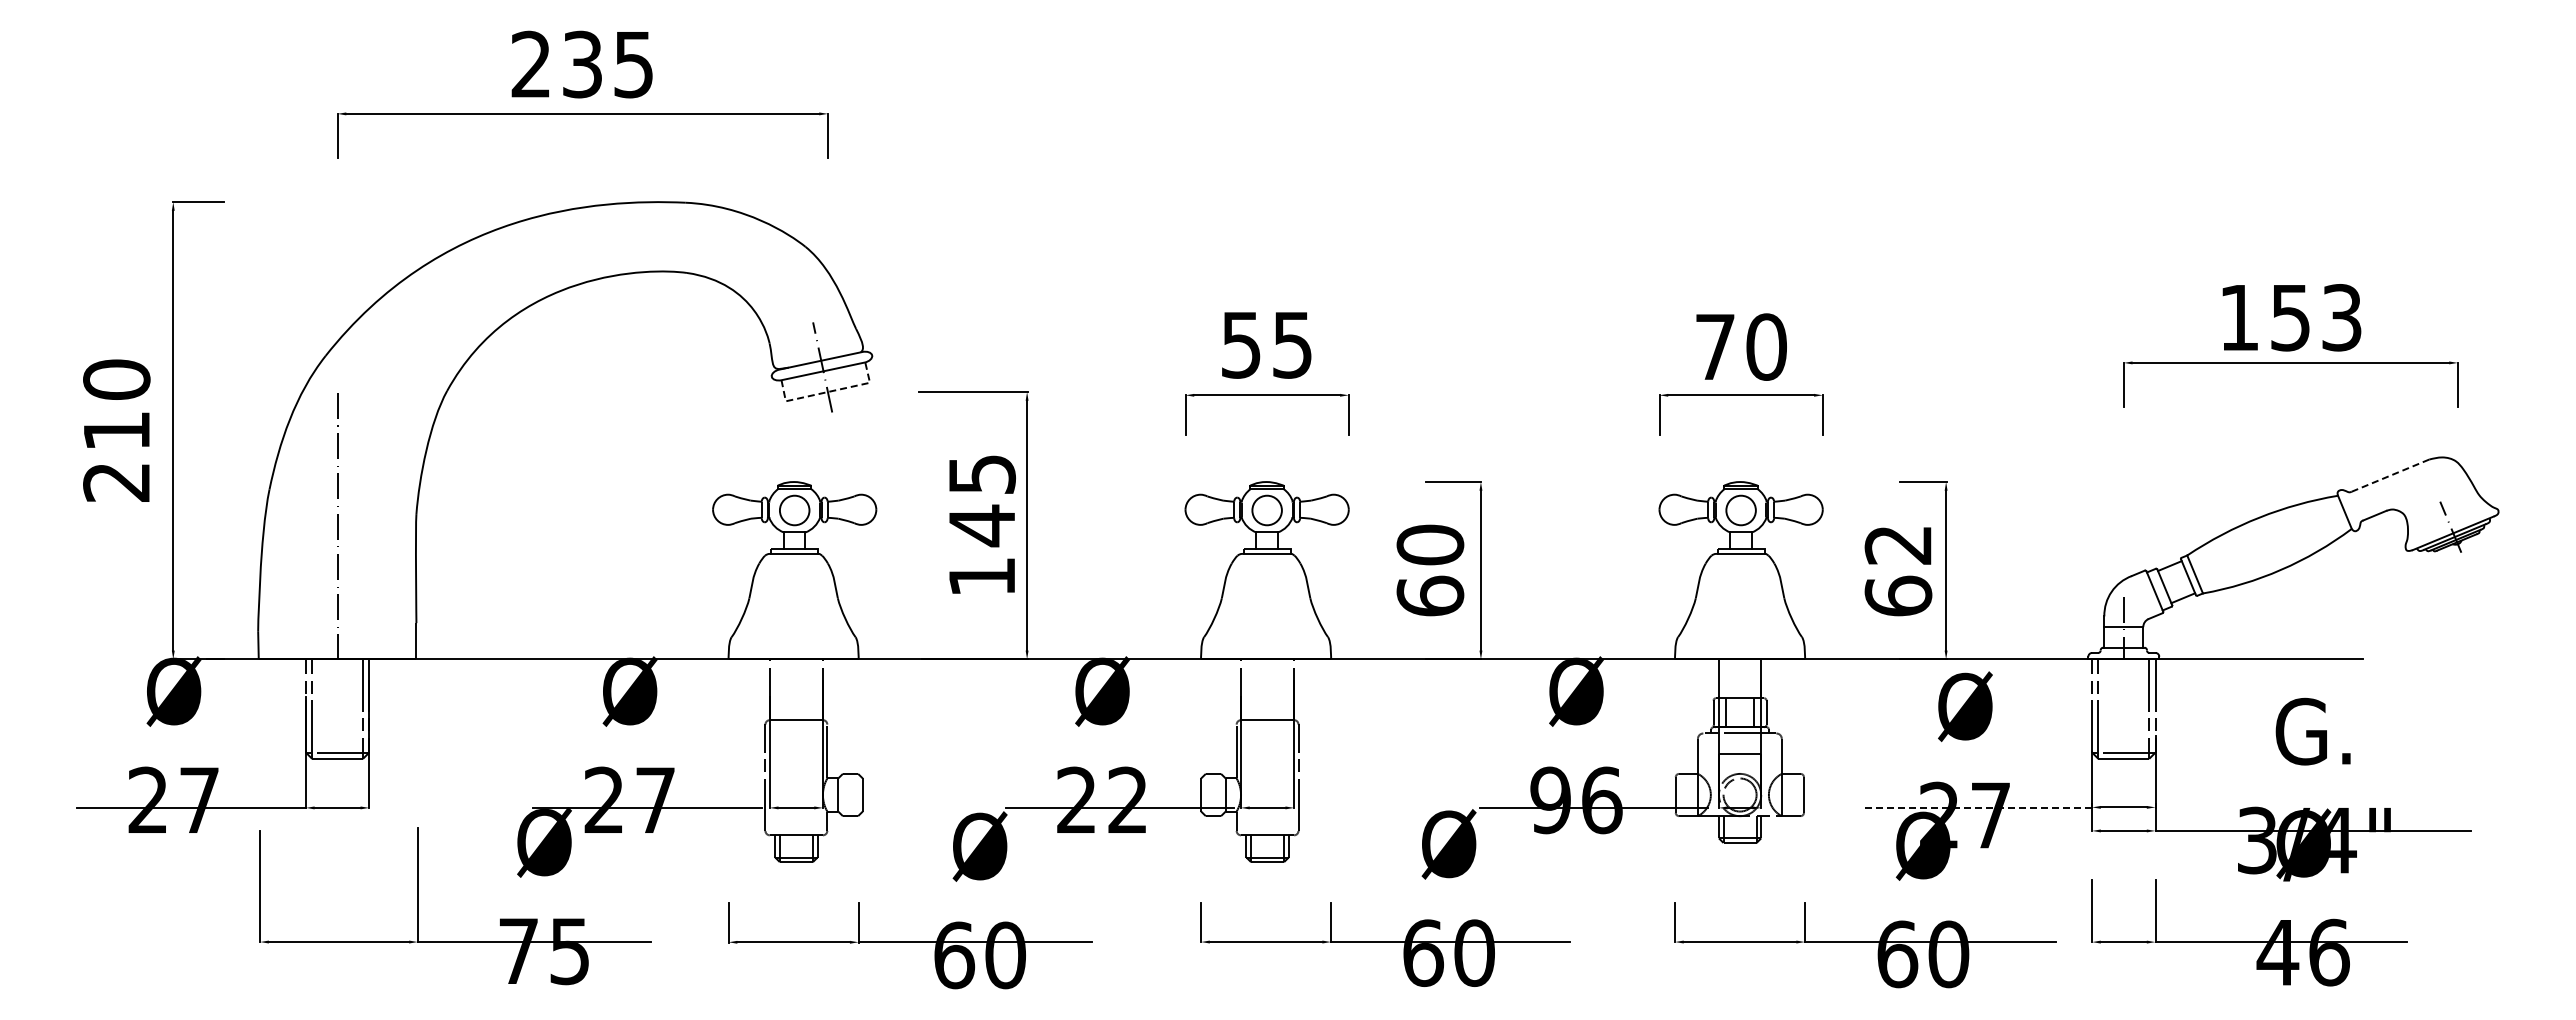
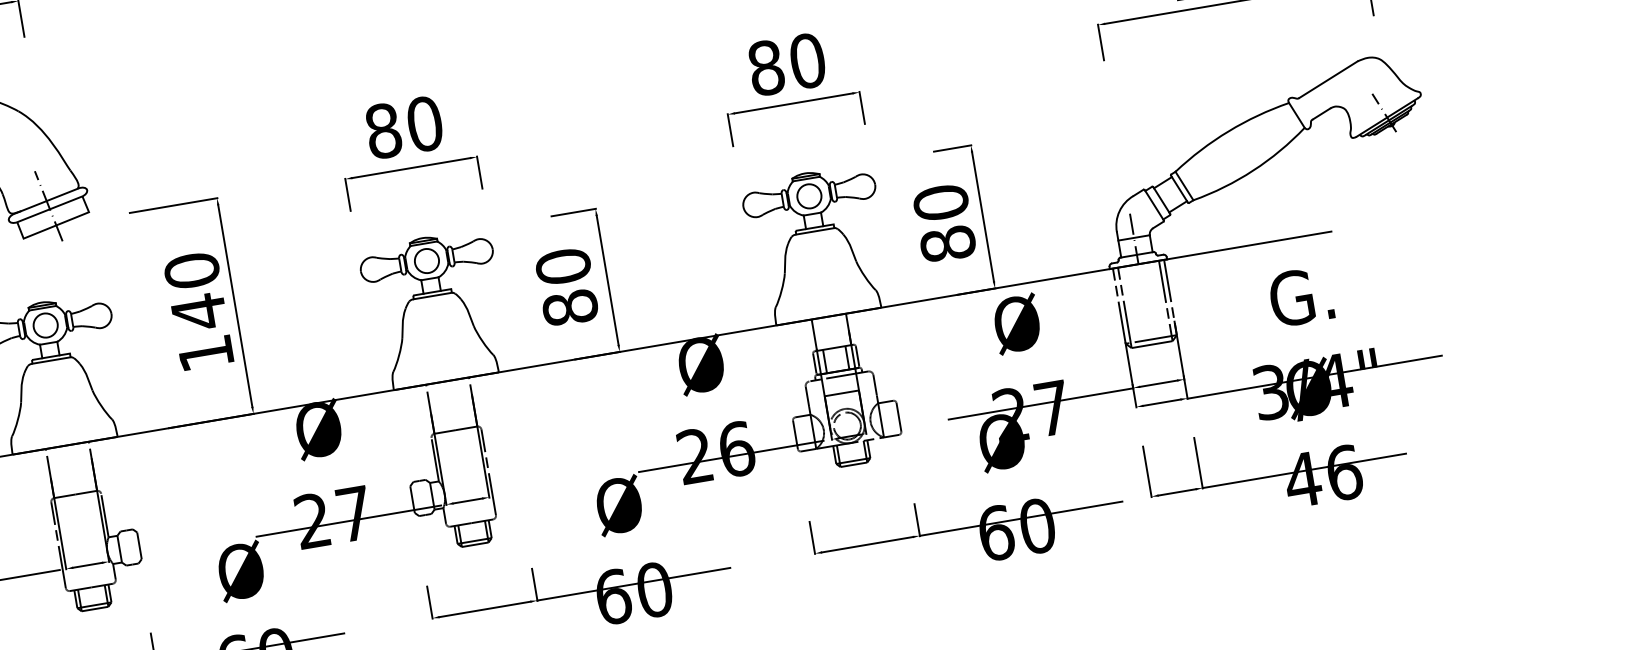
text: (1266, 344) -> (403, 127), 55 -> 80
text: (1715, 346) -> (766, 67), 70 -> 80
line: (827, 392) -> (56, 225), dashed -> solid
text: (981, 474) -> (191, 270), 145 -> 140
line: (2390, 475) -> (1328, 79), dashed -> solid
text: (1898, 570) -> (944, 223), 62 -> 80
text: (1430, 595) -> (570, 307), 60 -> 80
text: (1127, 799) -> (353, 513), 22 -> 27
text: (1550, 800) -> (695, 456), 96 -> 26
line: (1977, 807) -> (1040, 403), dashed -> solid

